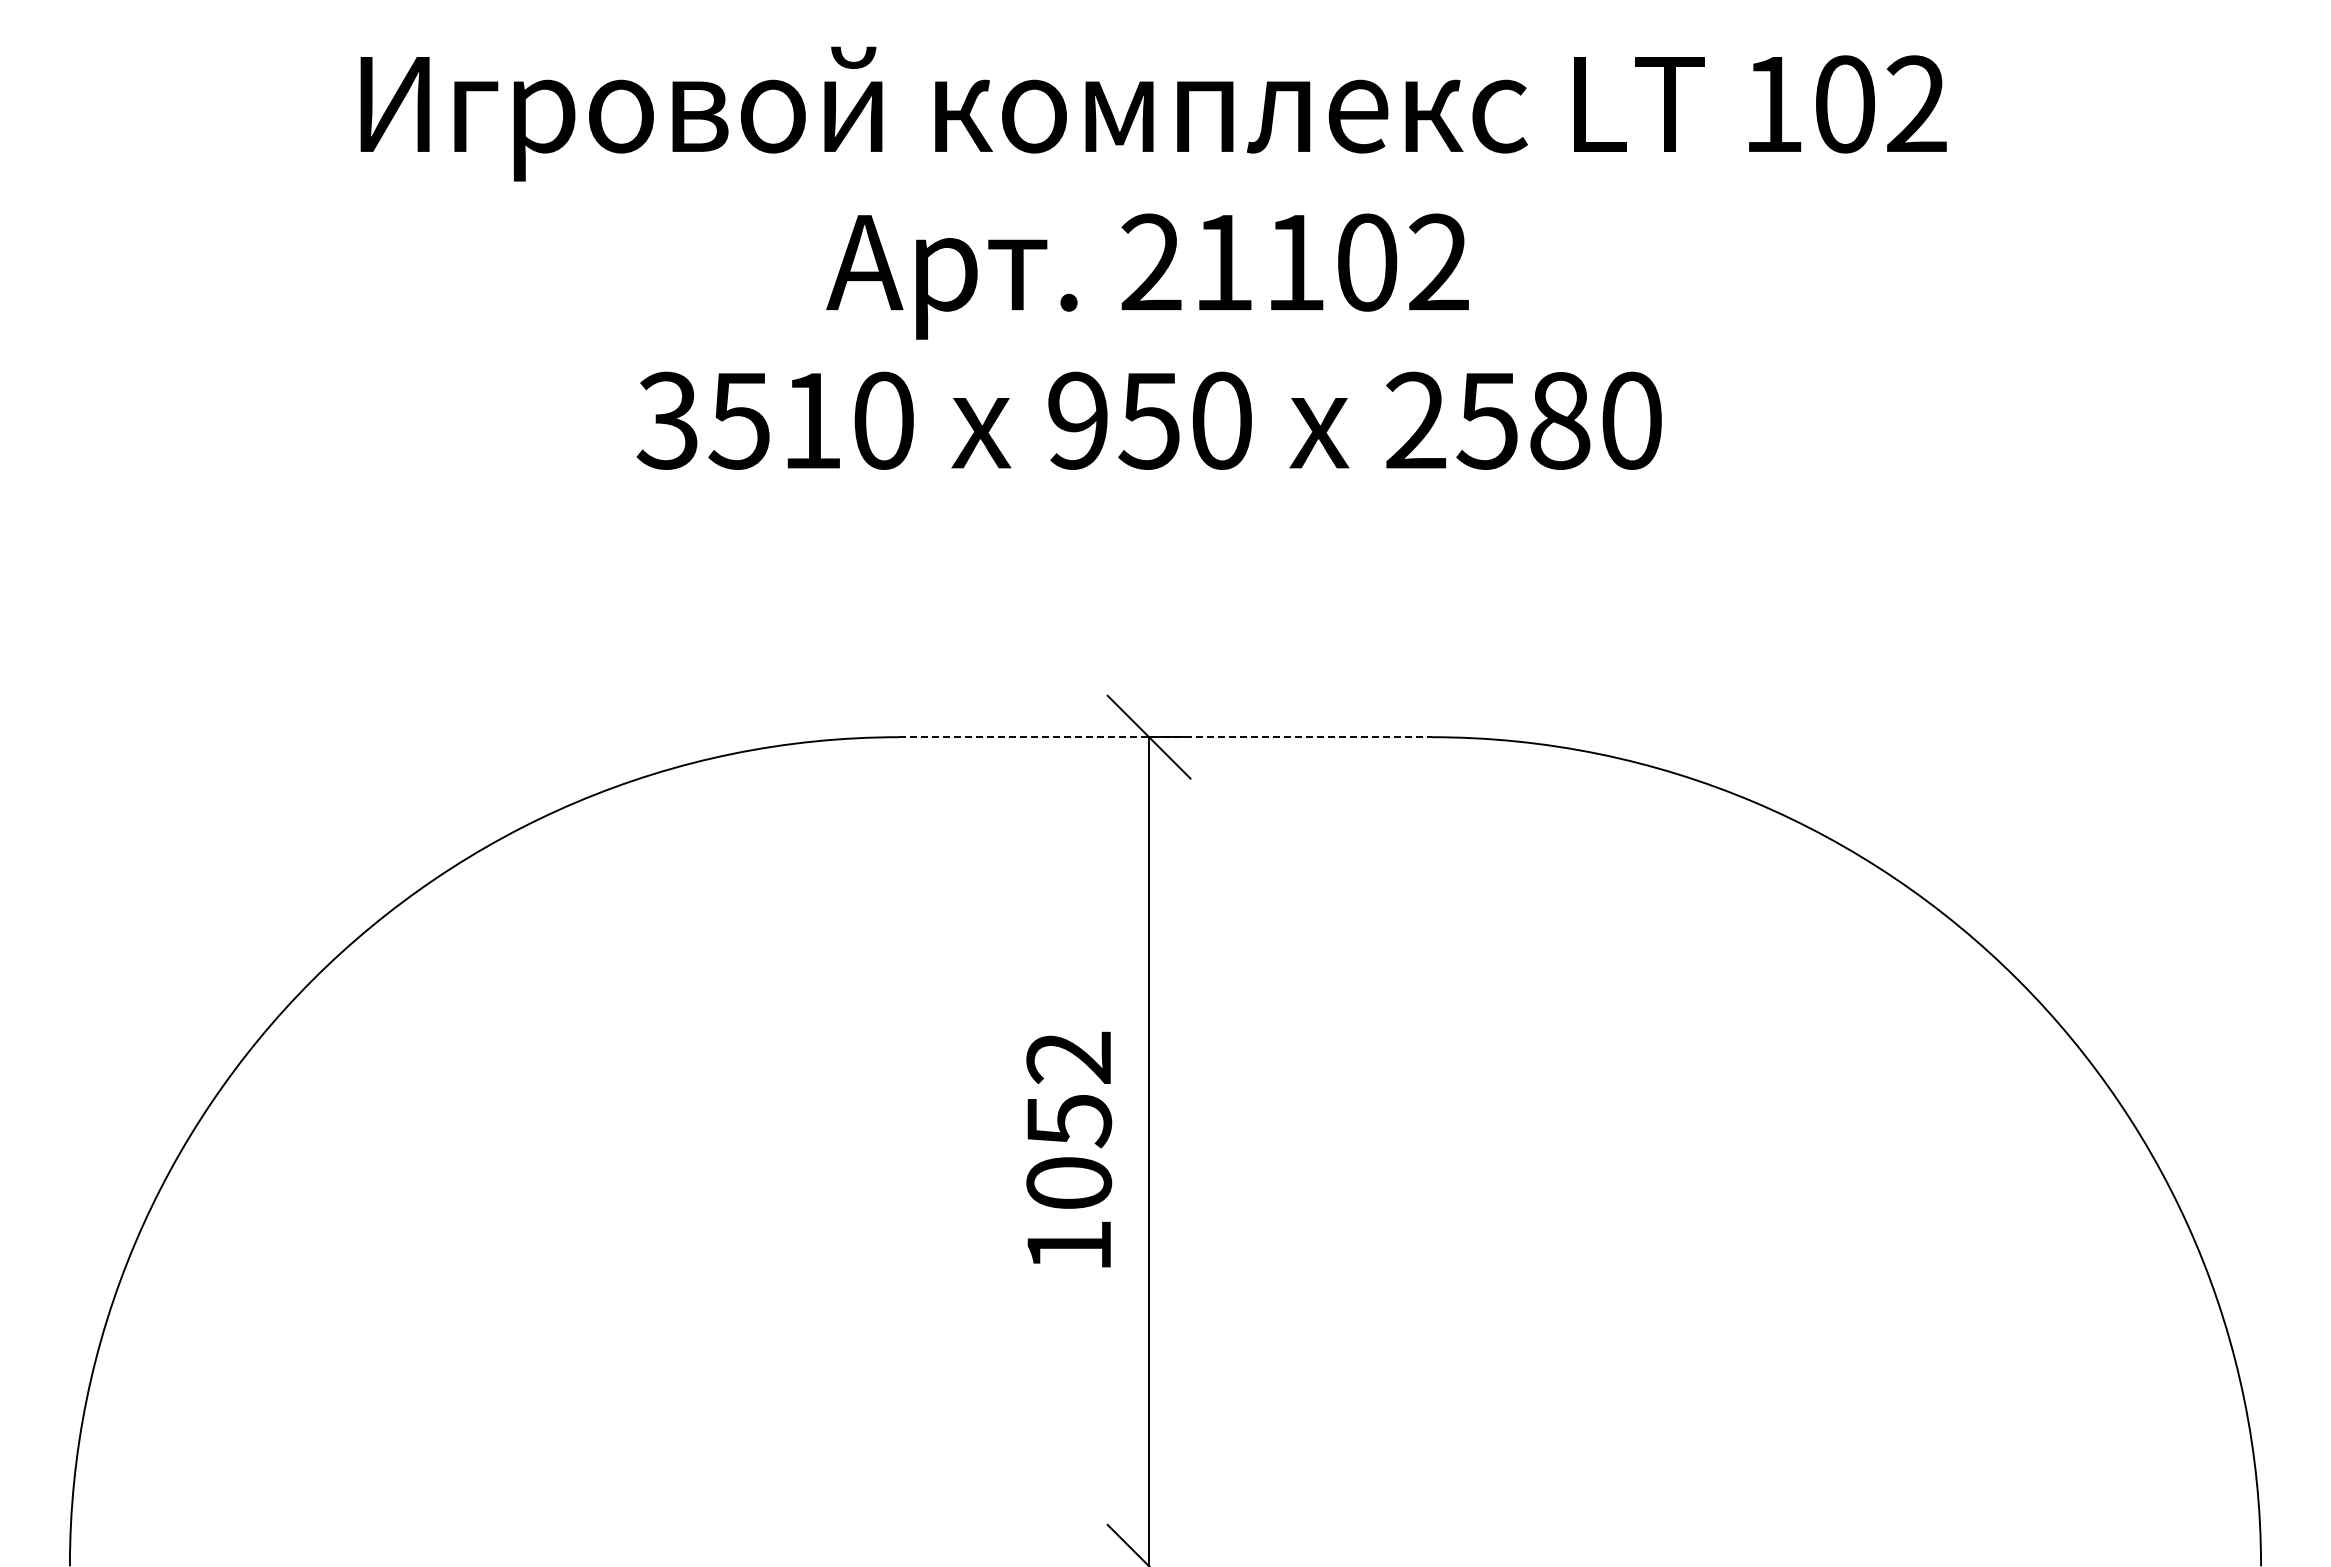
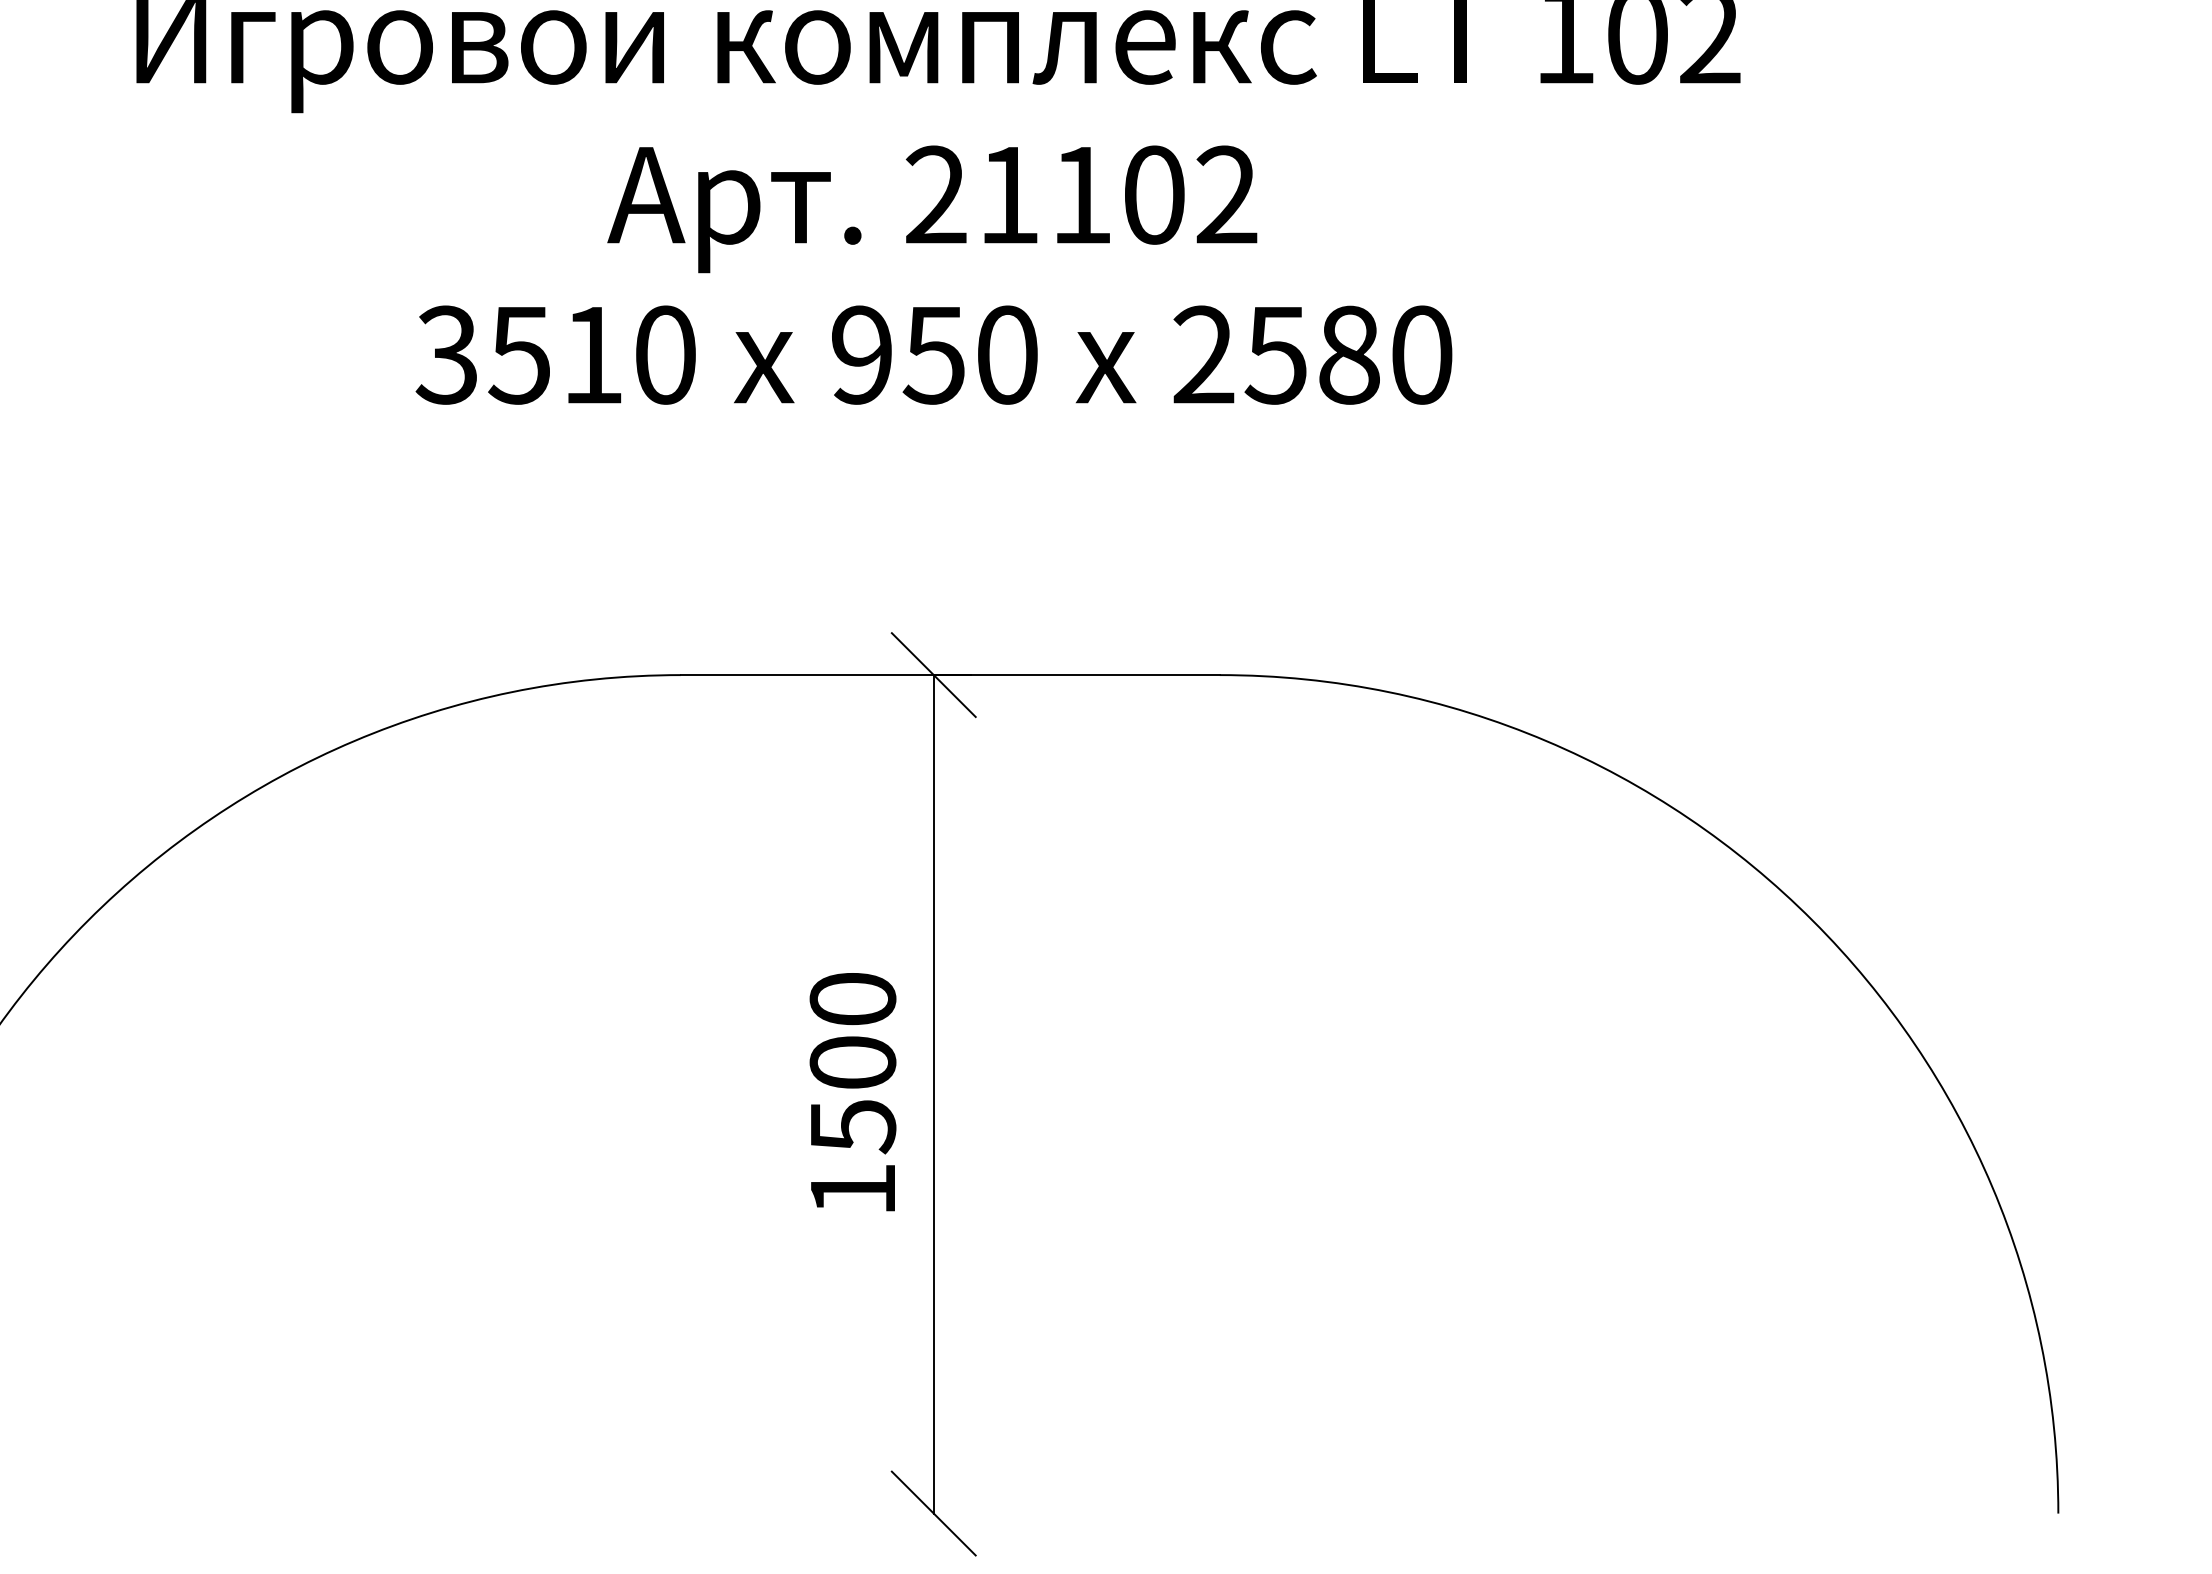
line: (1165, 737) -> (950, 675), dashed -> solid
text: (1069, 1121) -> (853, 1063), 1052 -> 1500

